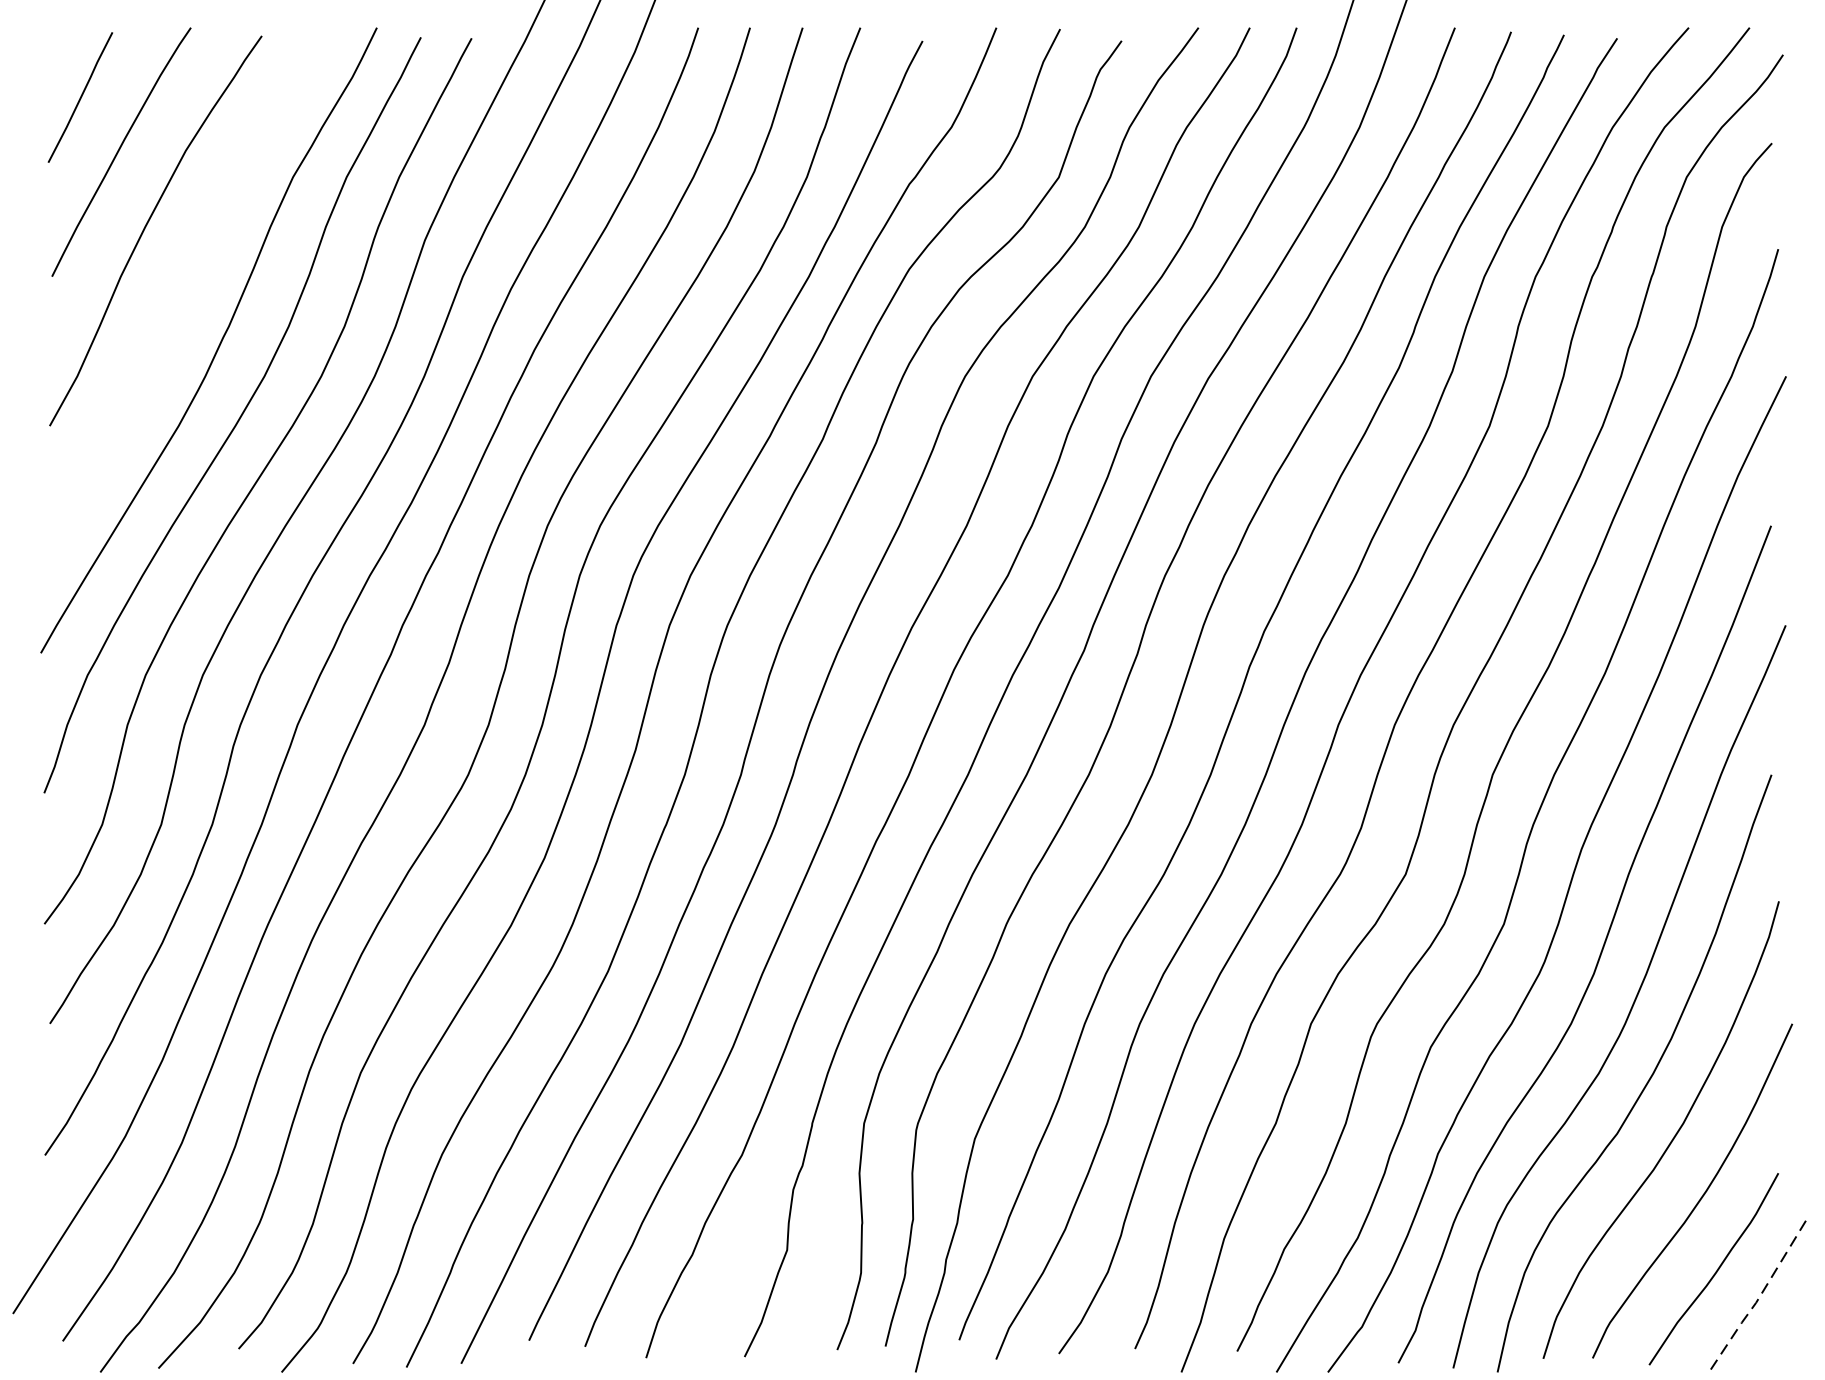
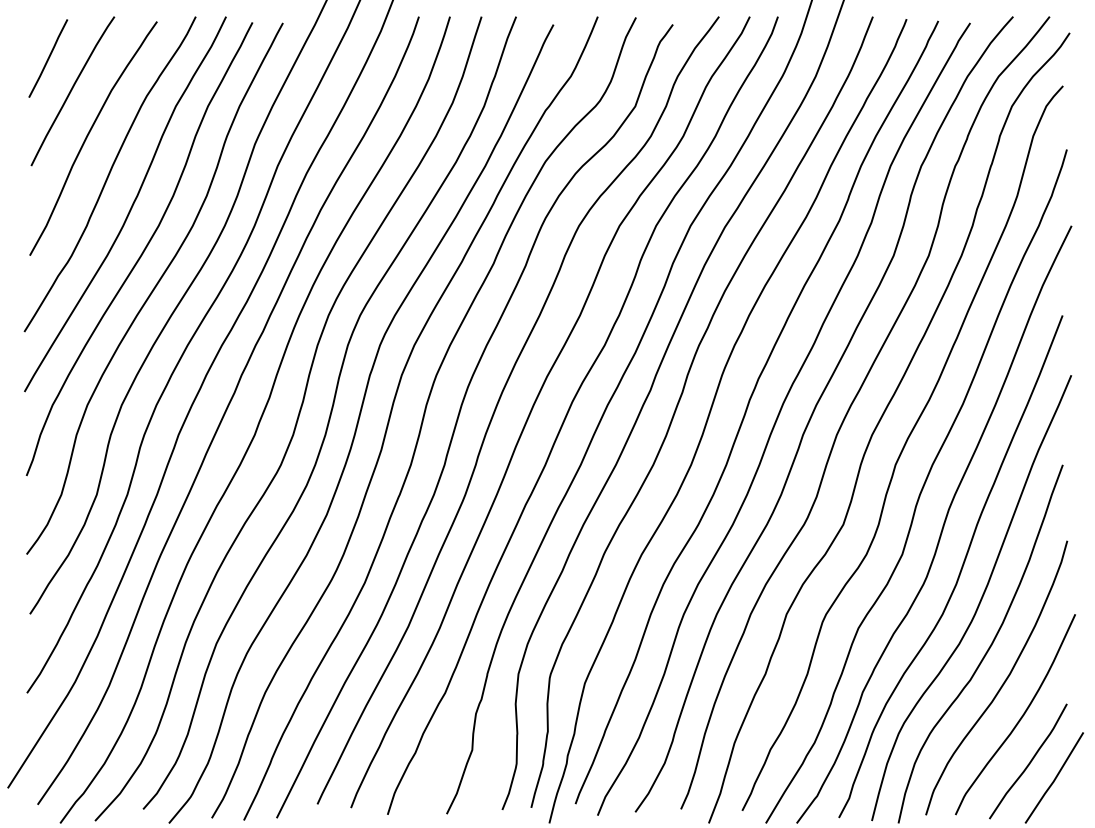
curve: (182, 290) -> (109, 174), added
line: (1757, 1299) -> (1054, 779), dashed -> solid

